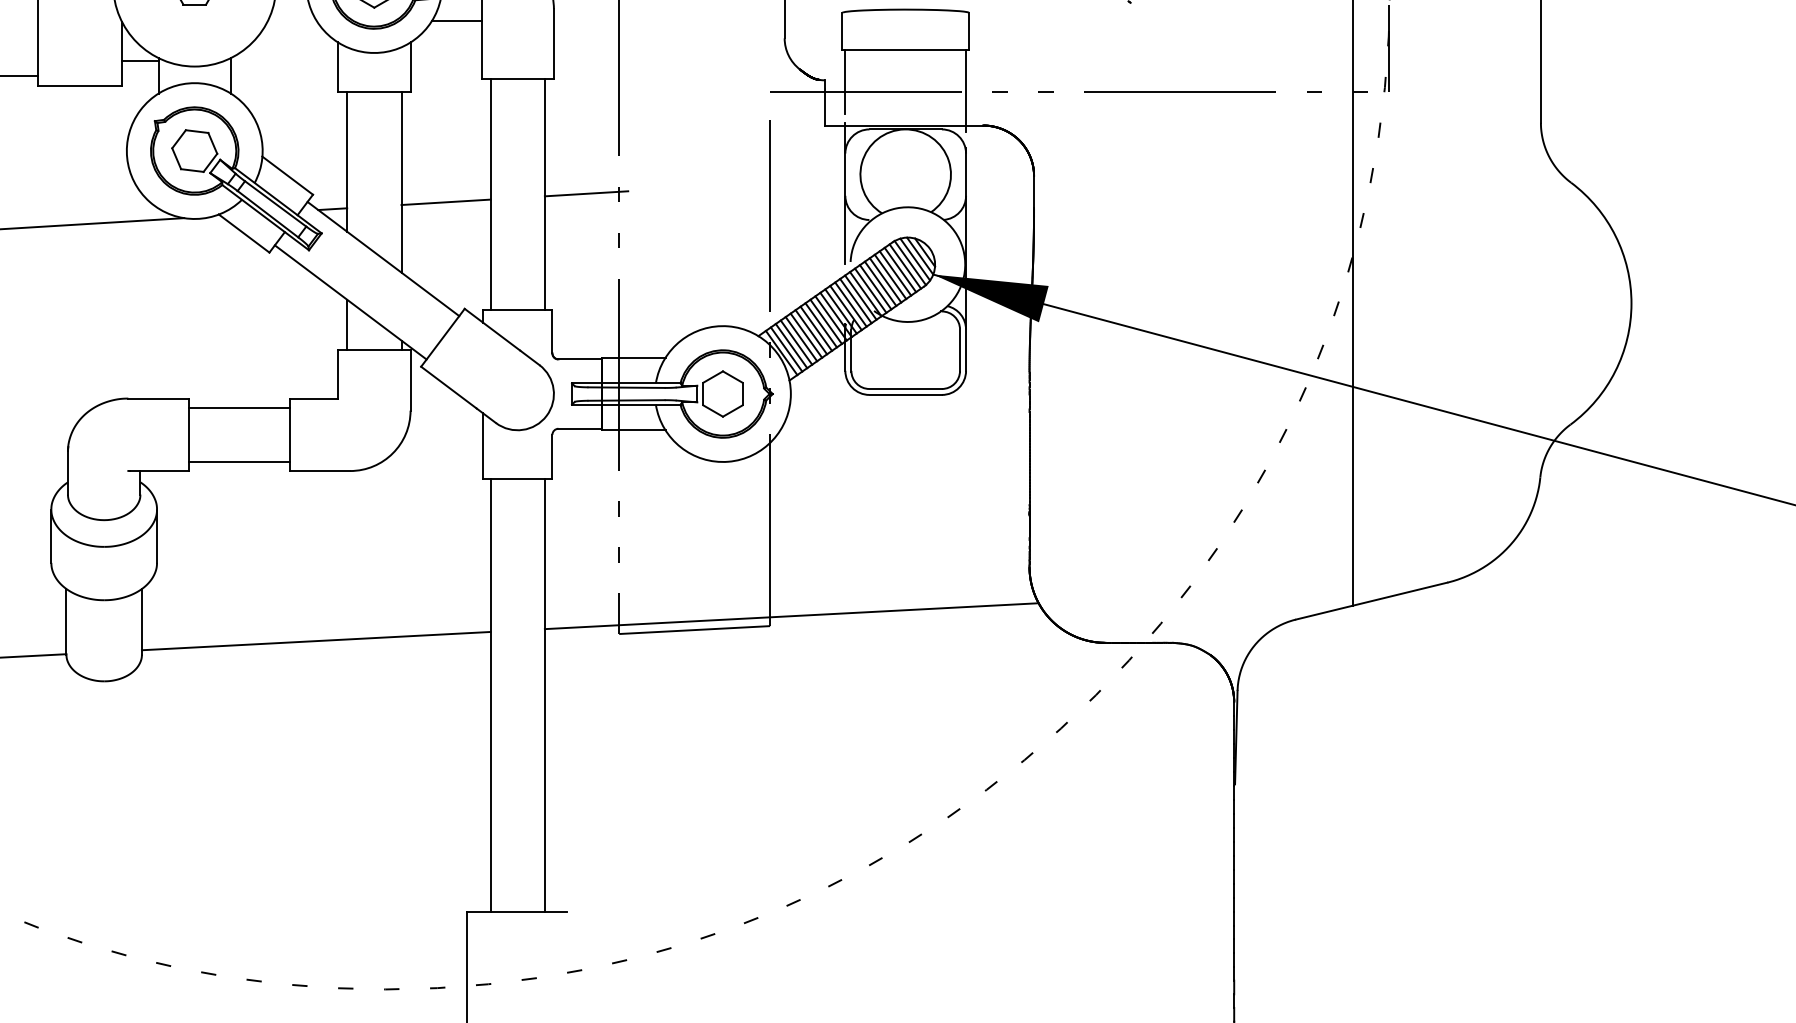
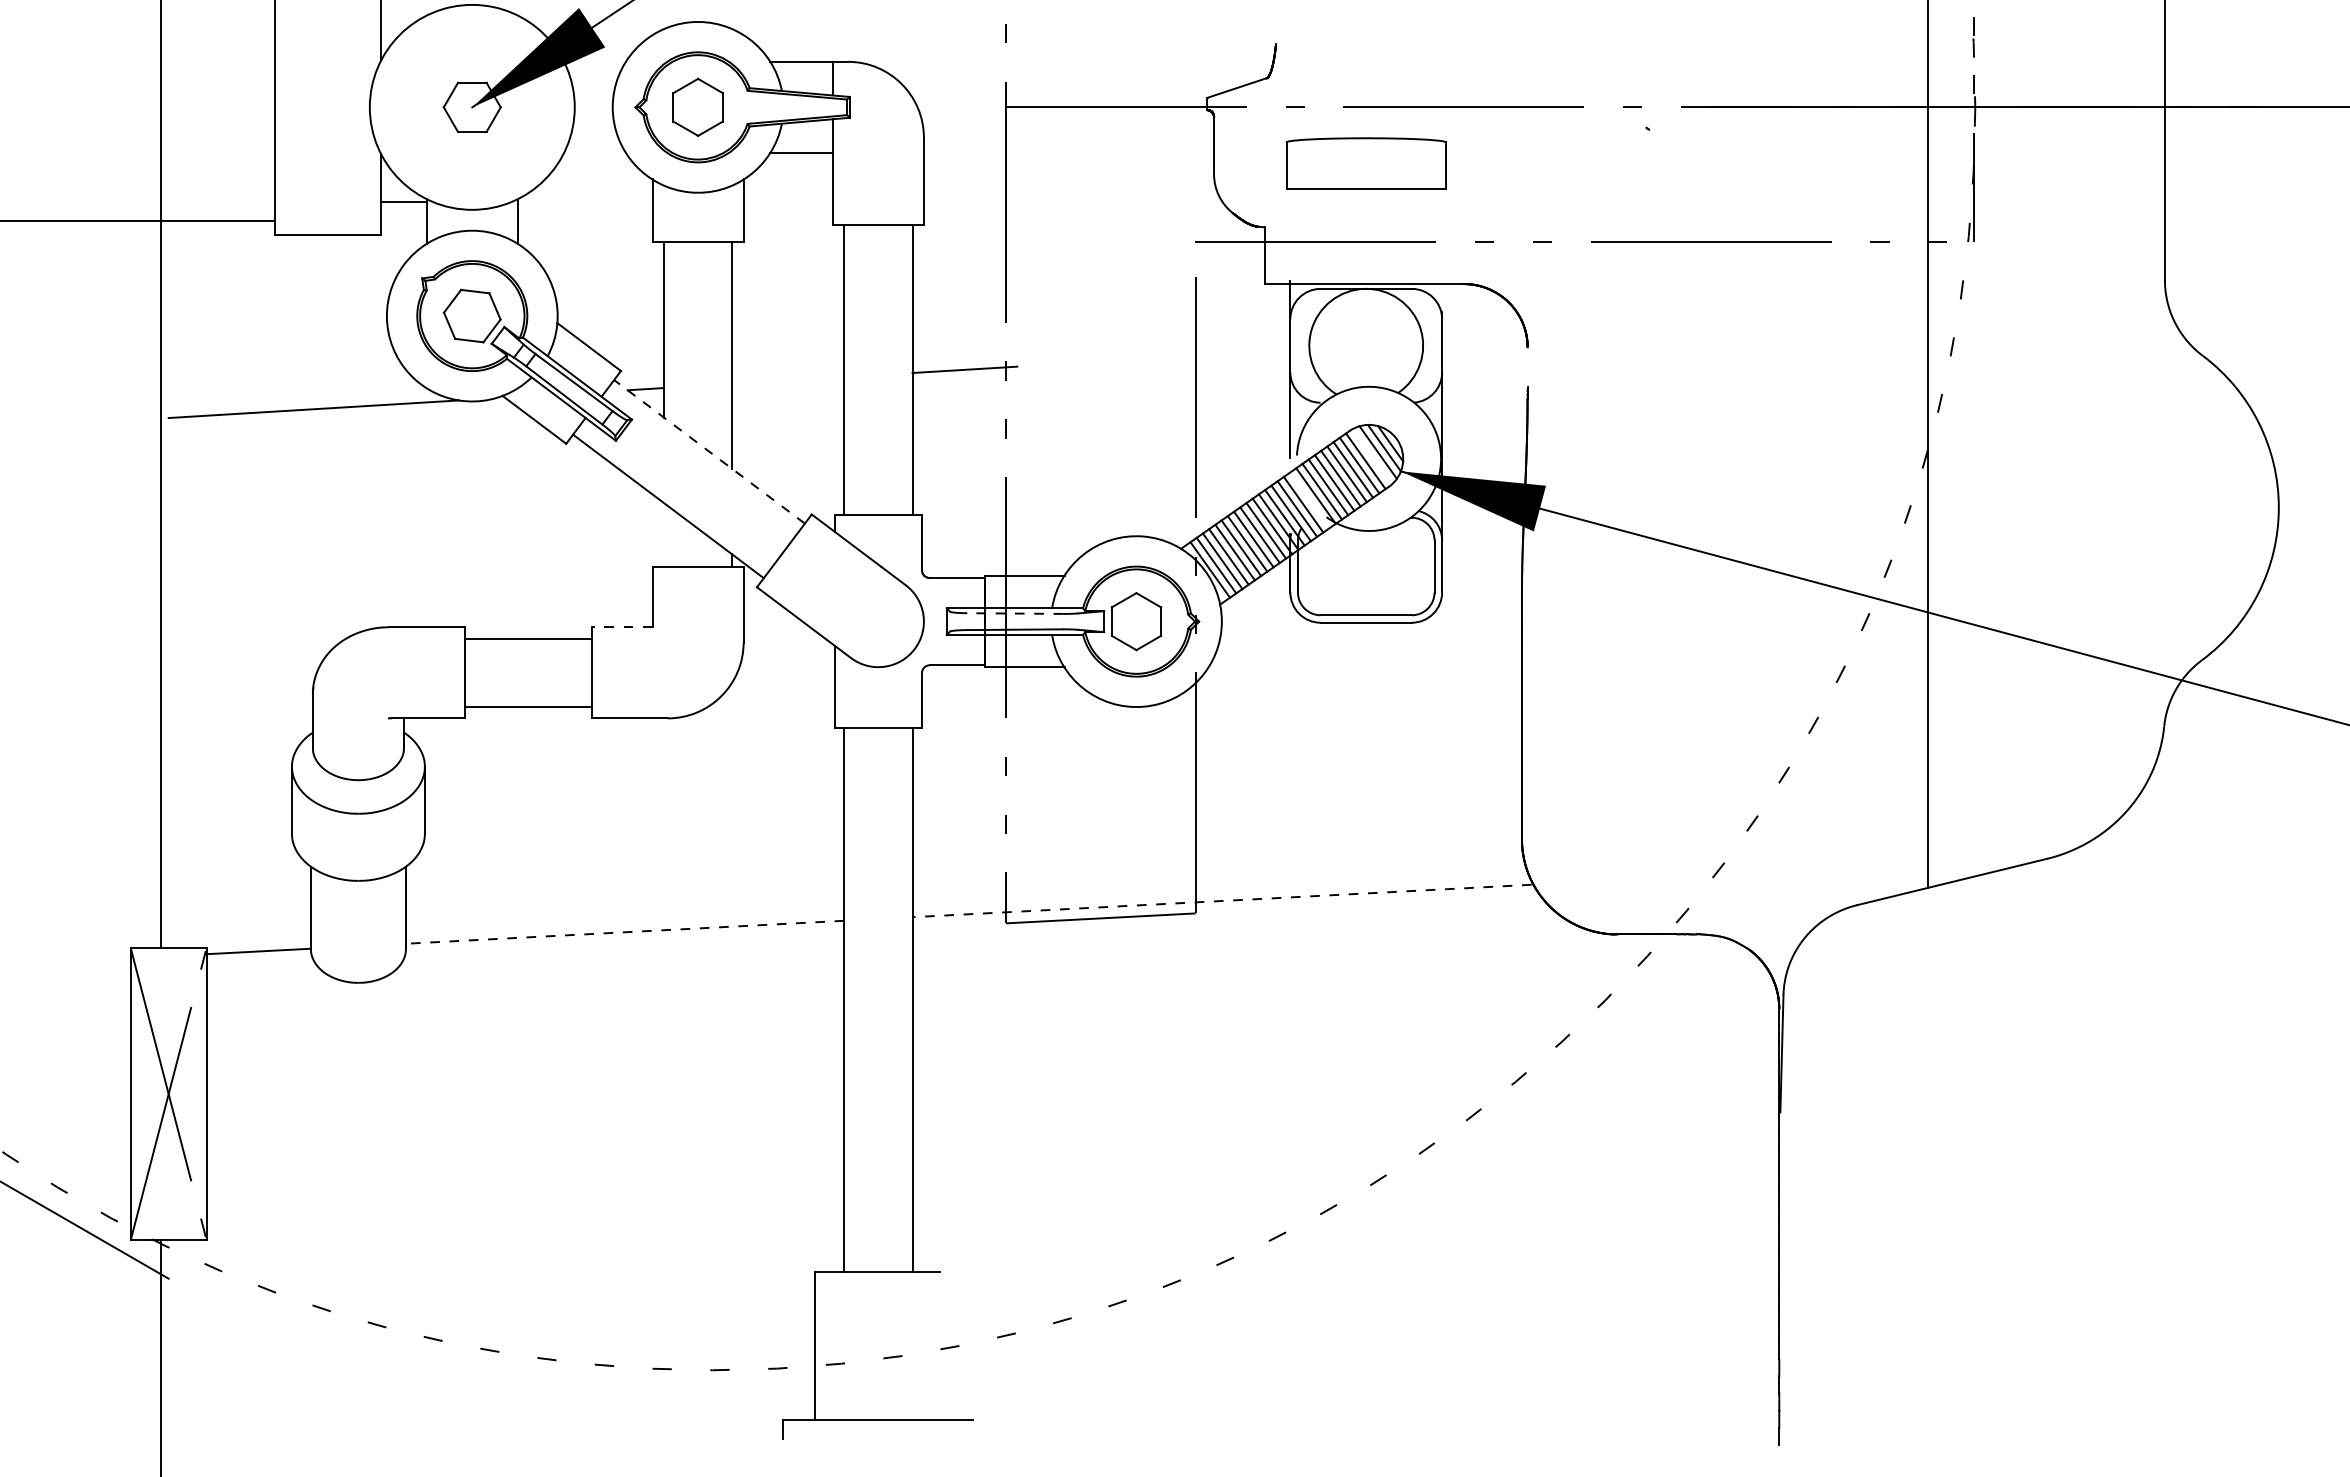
line: (845, 82) -> (1290, 229), removed
line: (966, 90) -> (1442, 240), removed
line: (1033, 191) -> (1527, 367), removed
line: (446, 202) -> (788, 380), removed
line: (383, 258) -> (709, 451), solid -> dashed
line: (909, 262) -> (1371, 456), removed
line: (860, 297) -> (1309, 500), removed
line: (346, 324) -> (663, 534), removed
line: (626, 387) -> (1015, 613), solid -> dashed
line: (313, 398) -> (621, 627), solid -> dashed
line: (791, 615) -> (1222, 900), solid -> dashed
line: (315, 641) -> (624, 932), solid -> dashed

